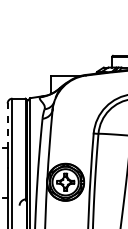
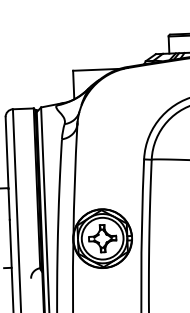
line: (7, 126) -> (6, 153), dashed -> solid

